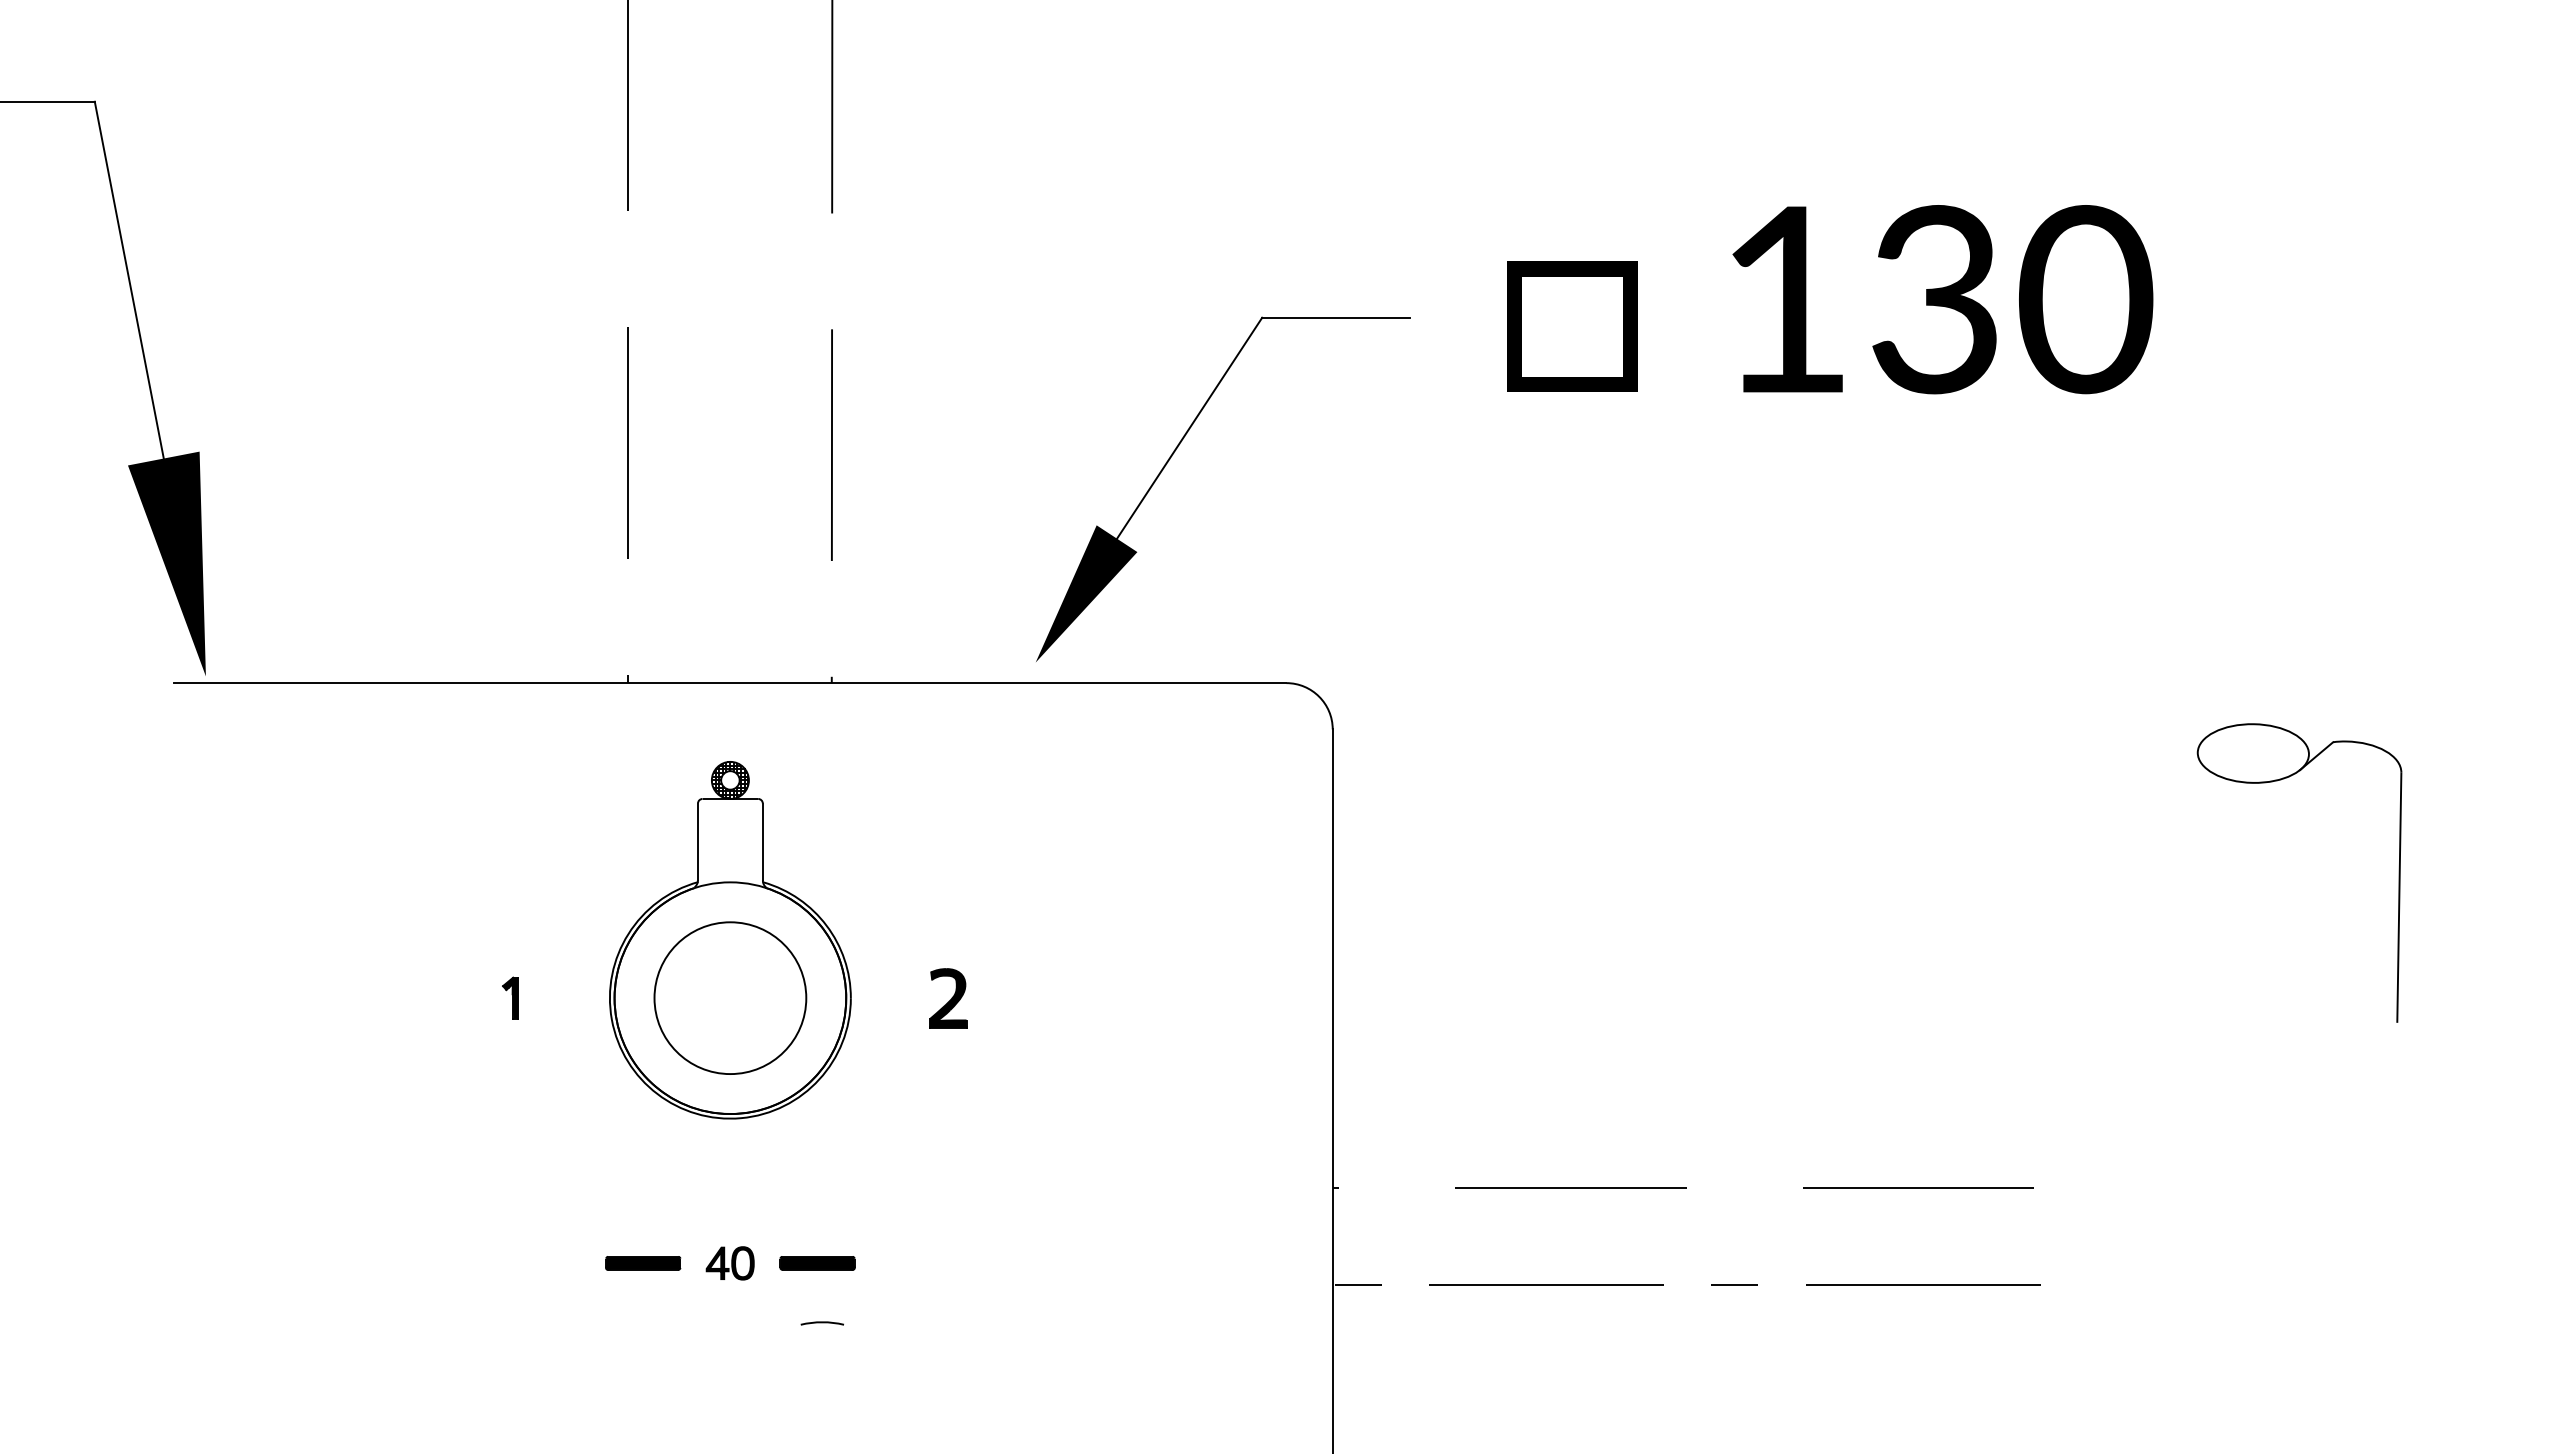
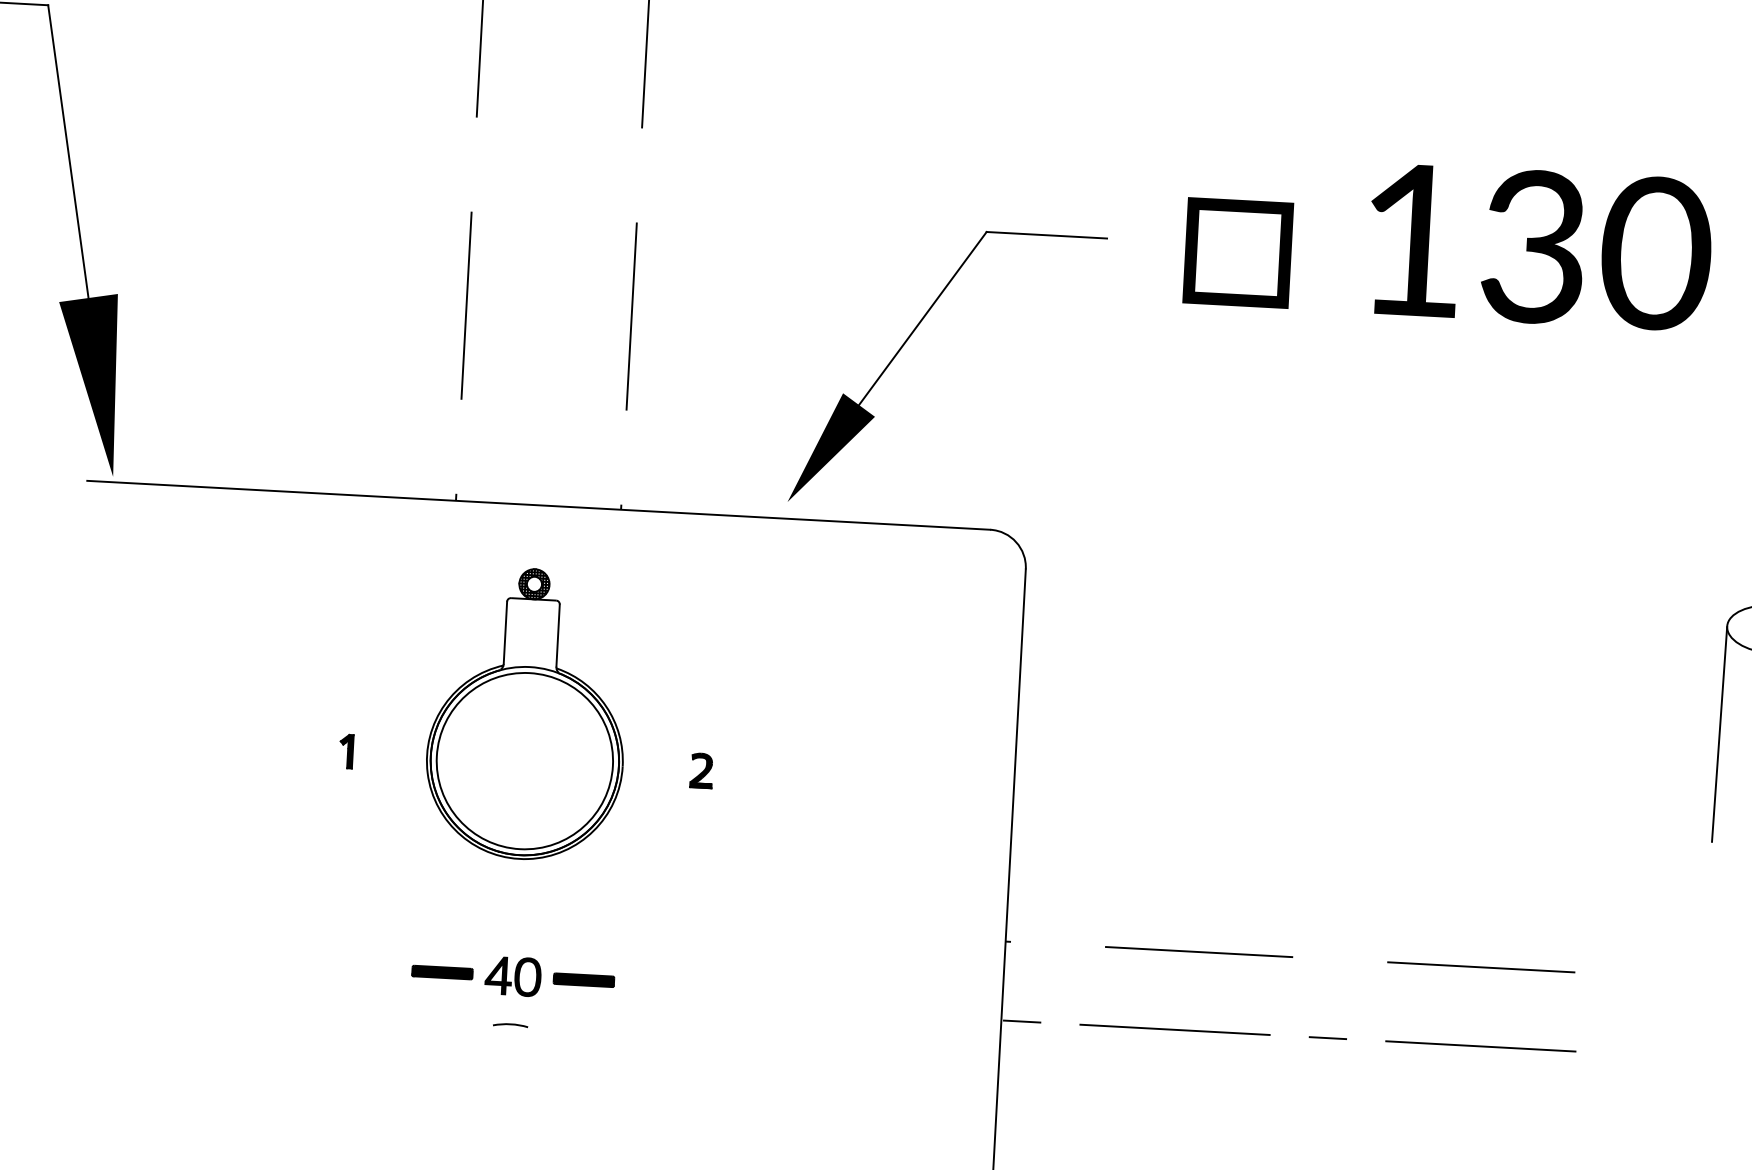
line: (2195, 885) -> (1719, 734), added
circle: (729, 997) -> (524, 760), size x1.43
part: (947, 997) -> (701, 770), size x0.71
part: (729, 1263) -> (512, 976), size x1.43
arc: (821, 1323) -> (509, 1025), moved

